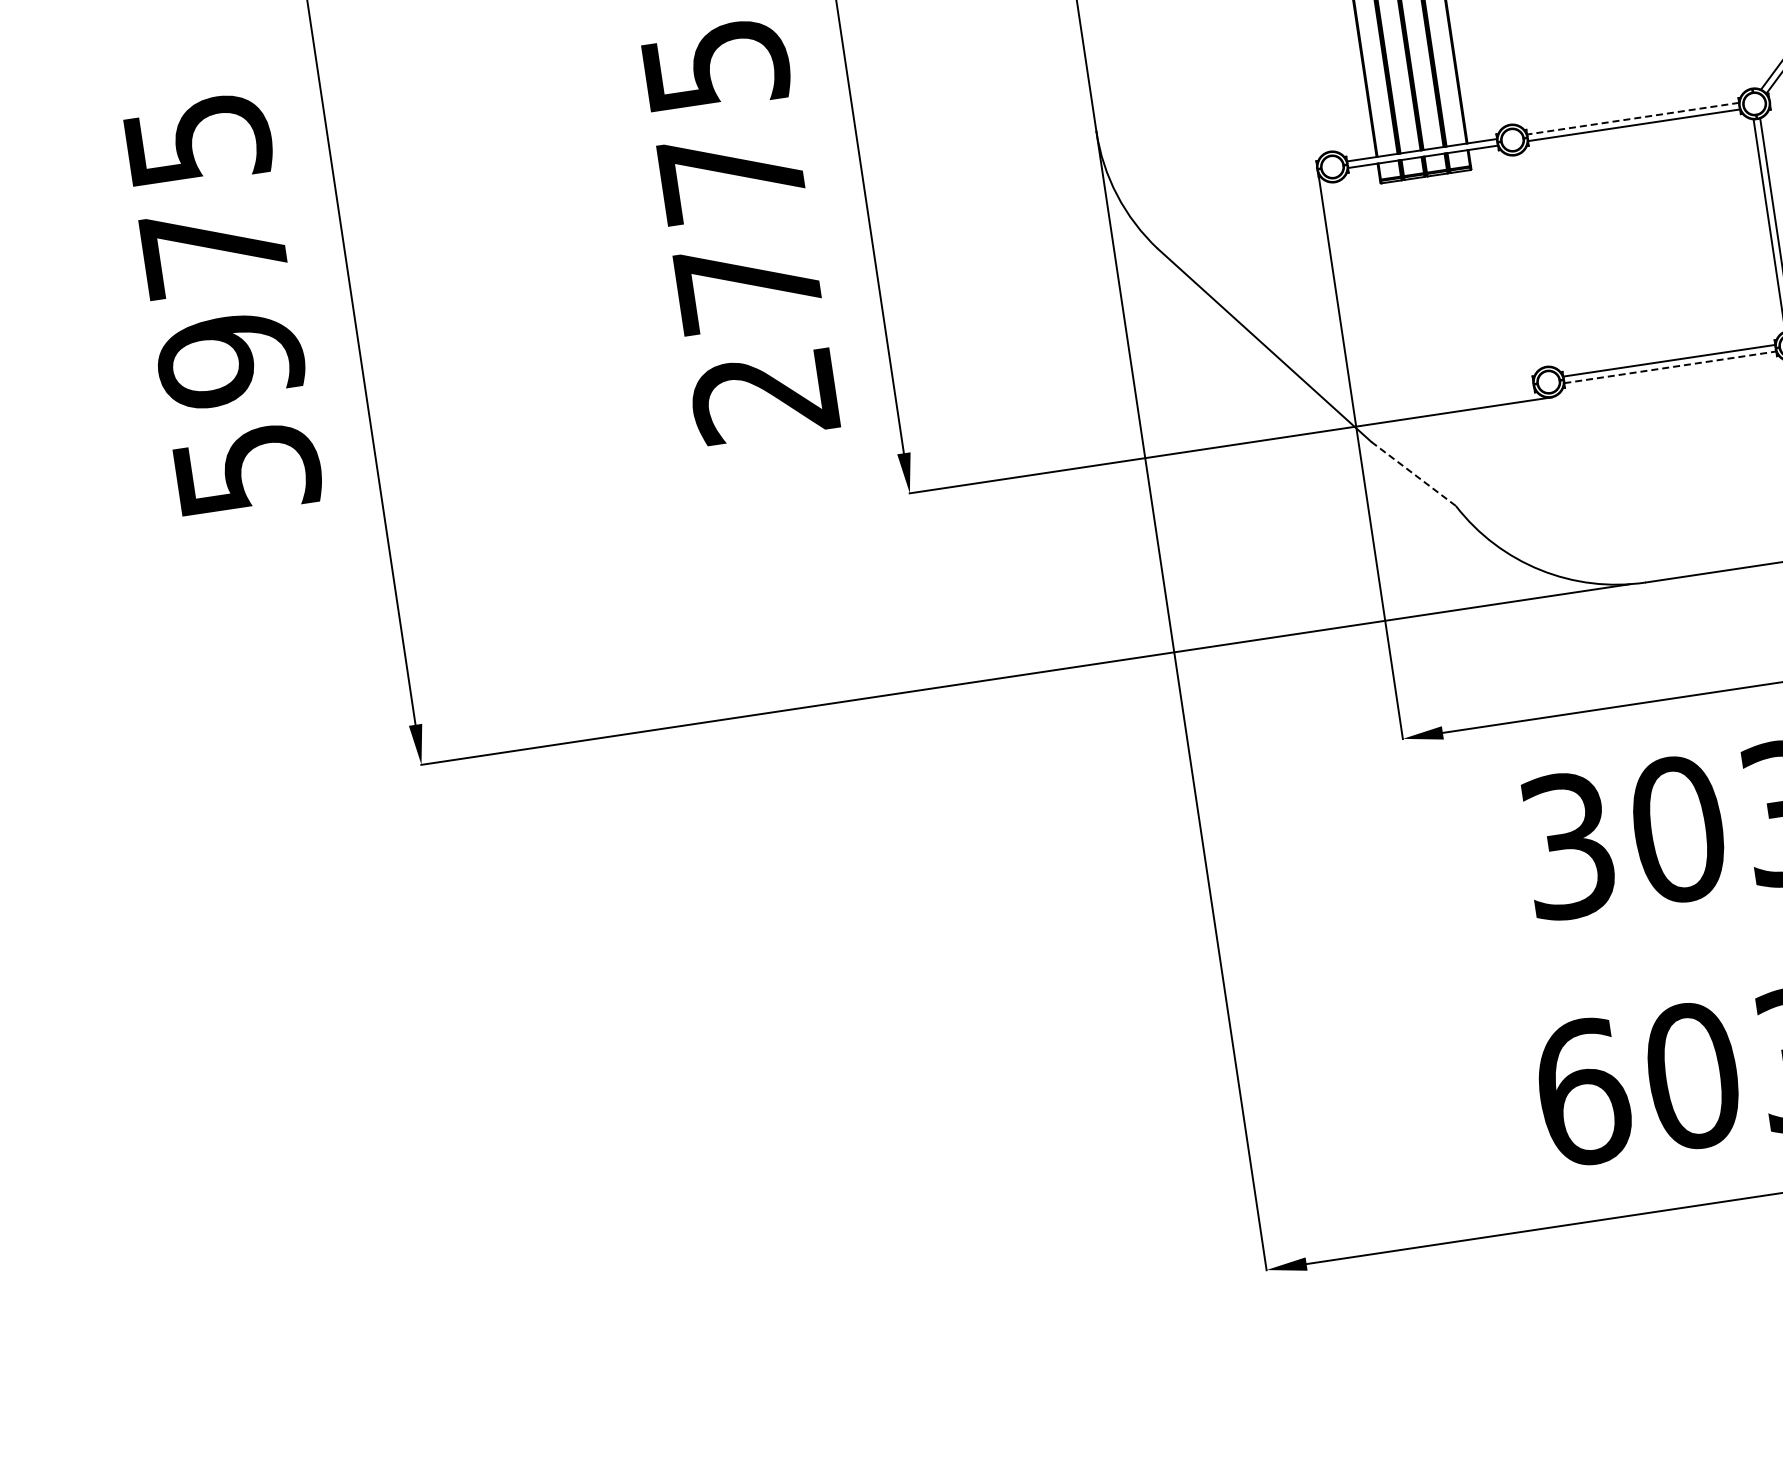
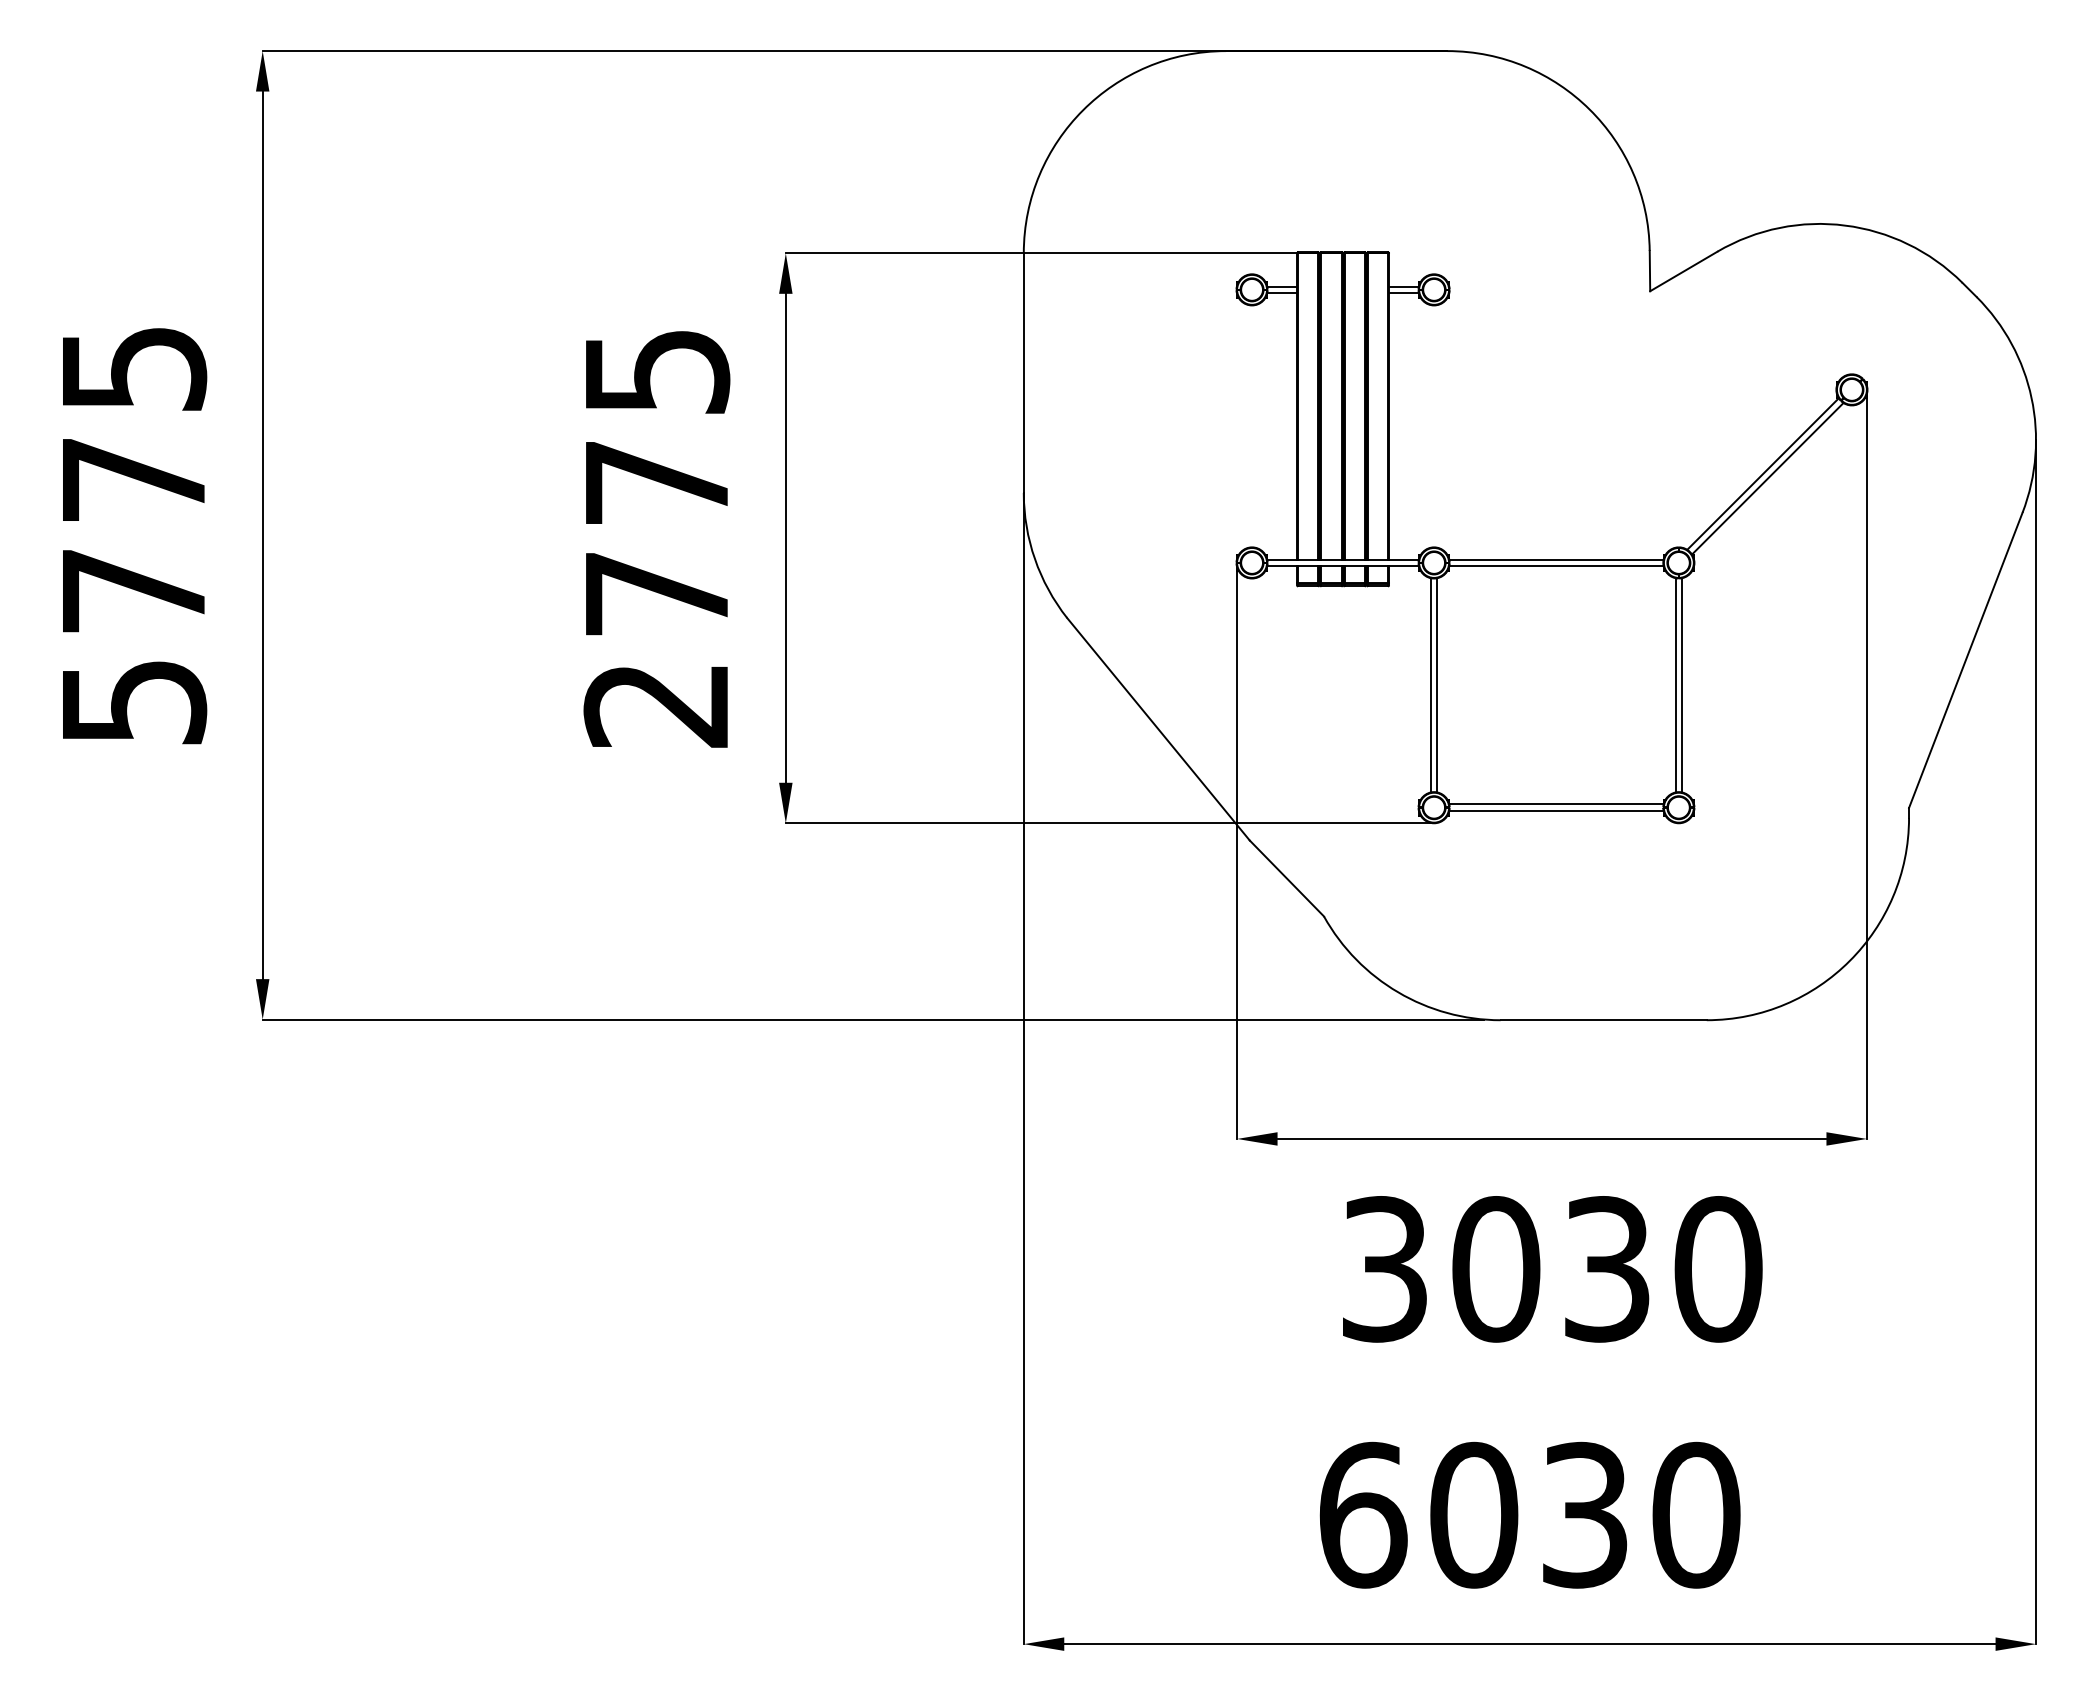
line: (1633, 118) -> (1556, 559), dashed -> solid
line: (1534, 260) -> (1437, 685), added
line: (1527, 261) -> (1430, 685), added
text: (230, 360) -> (133, 591), 5975 -> 5775
line: (1670, 367) -> (1556, 811), dashed -> solid
line: (1414, 473) -> (1287, 878), dashed -> solid

